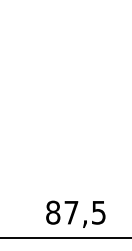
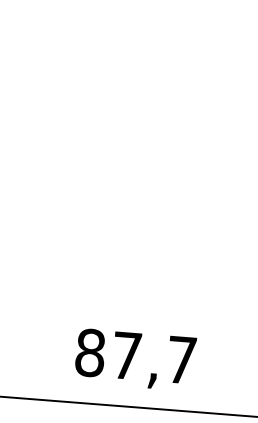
text: (98, 212) -> (181, 359), 87,5 -> 87,7

